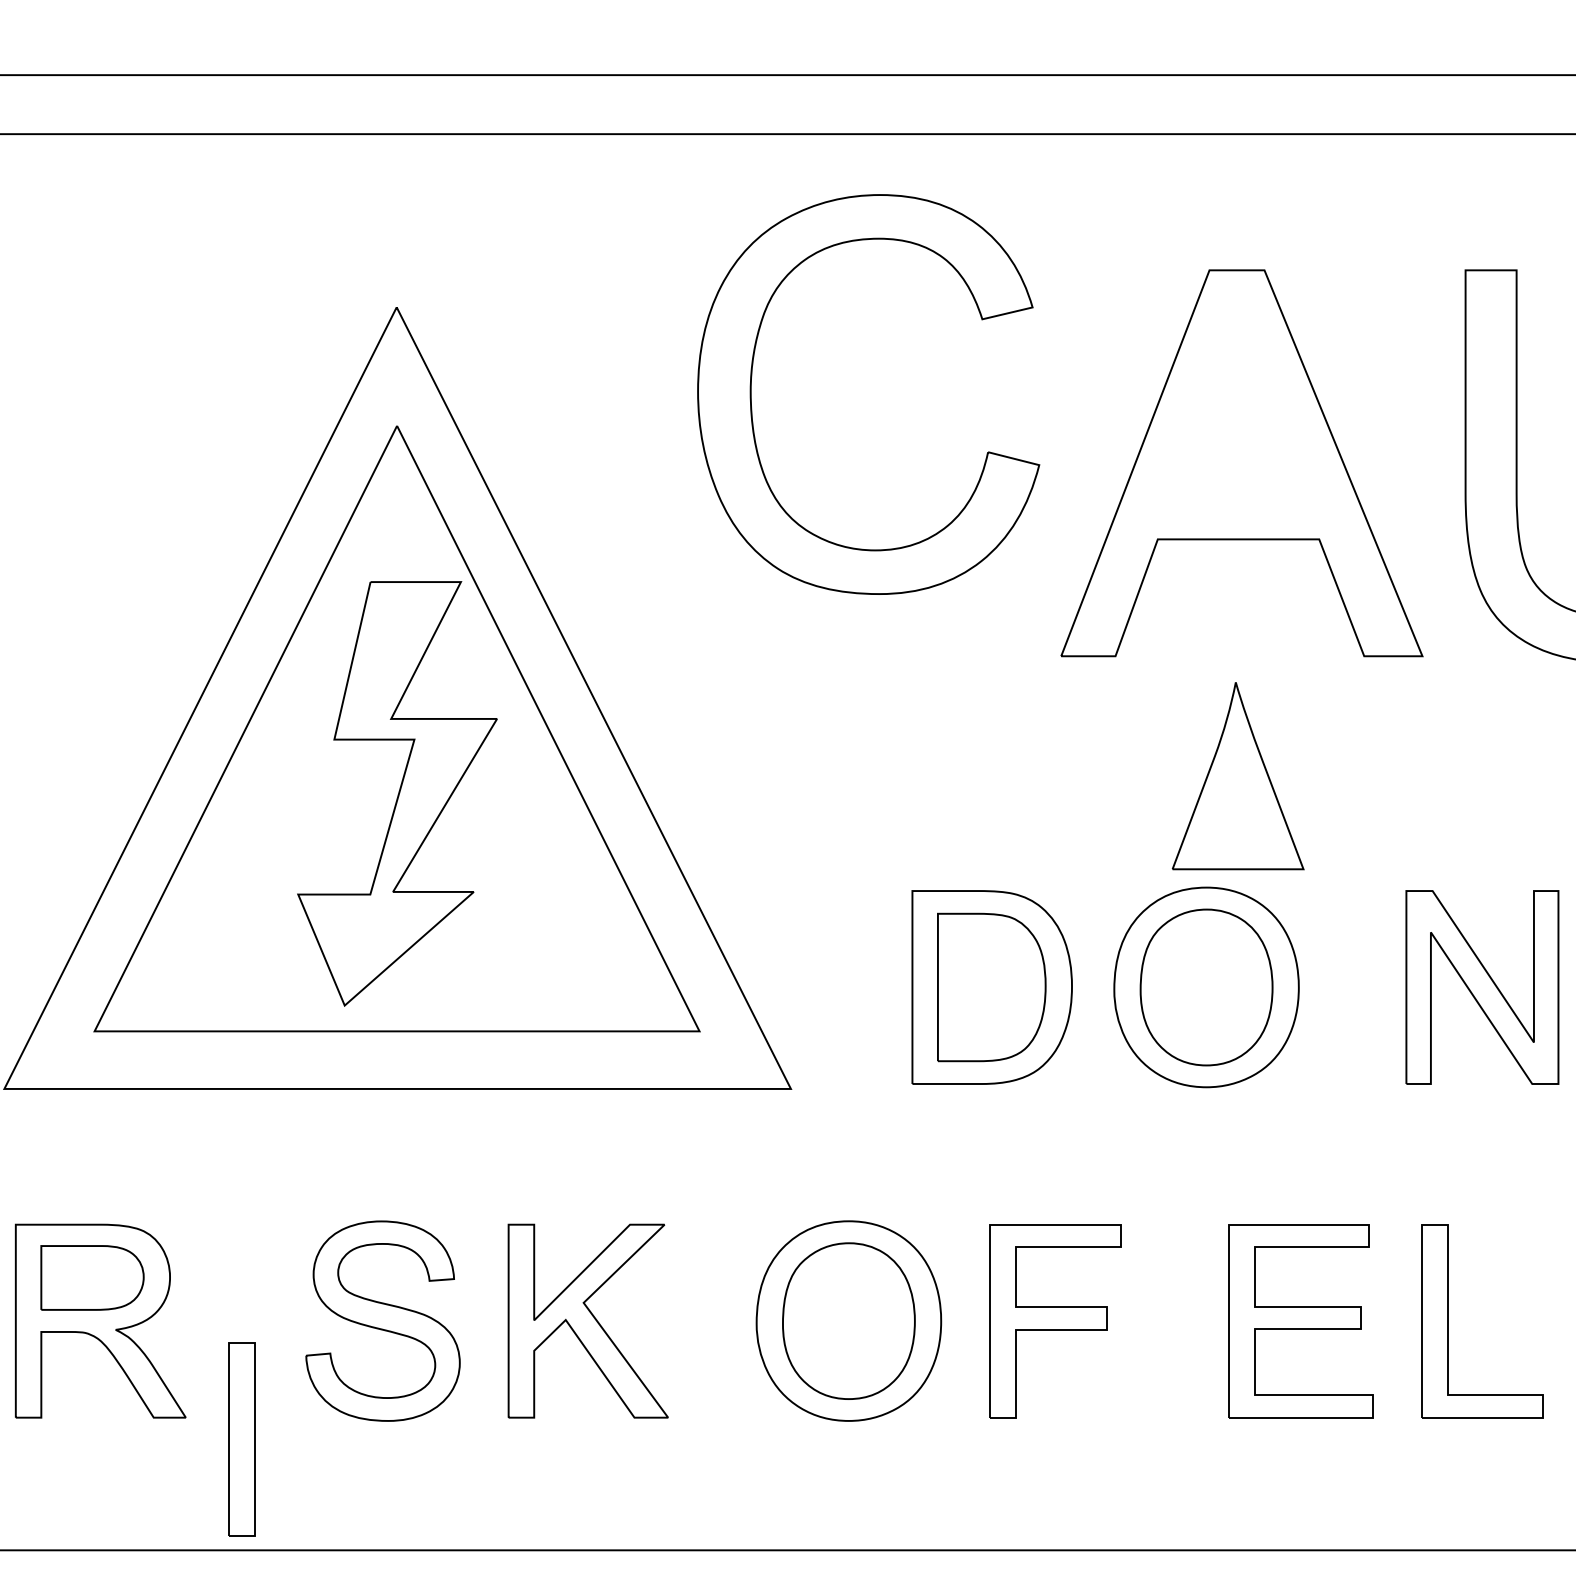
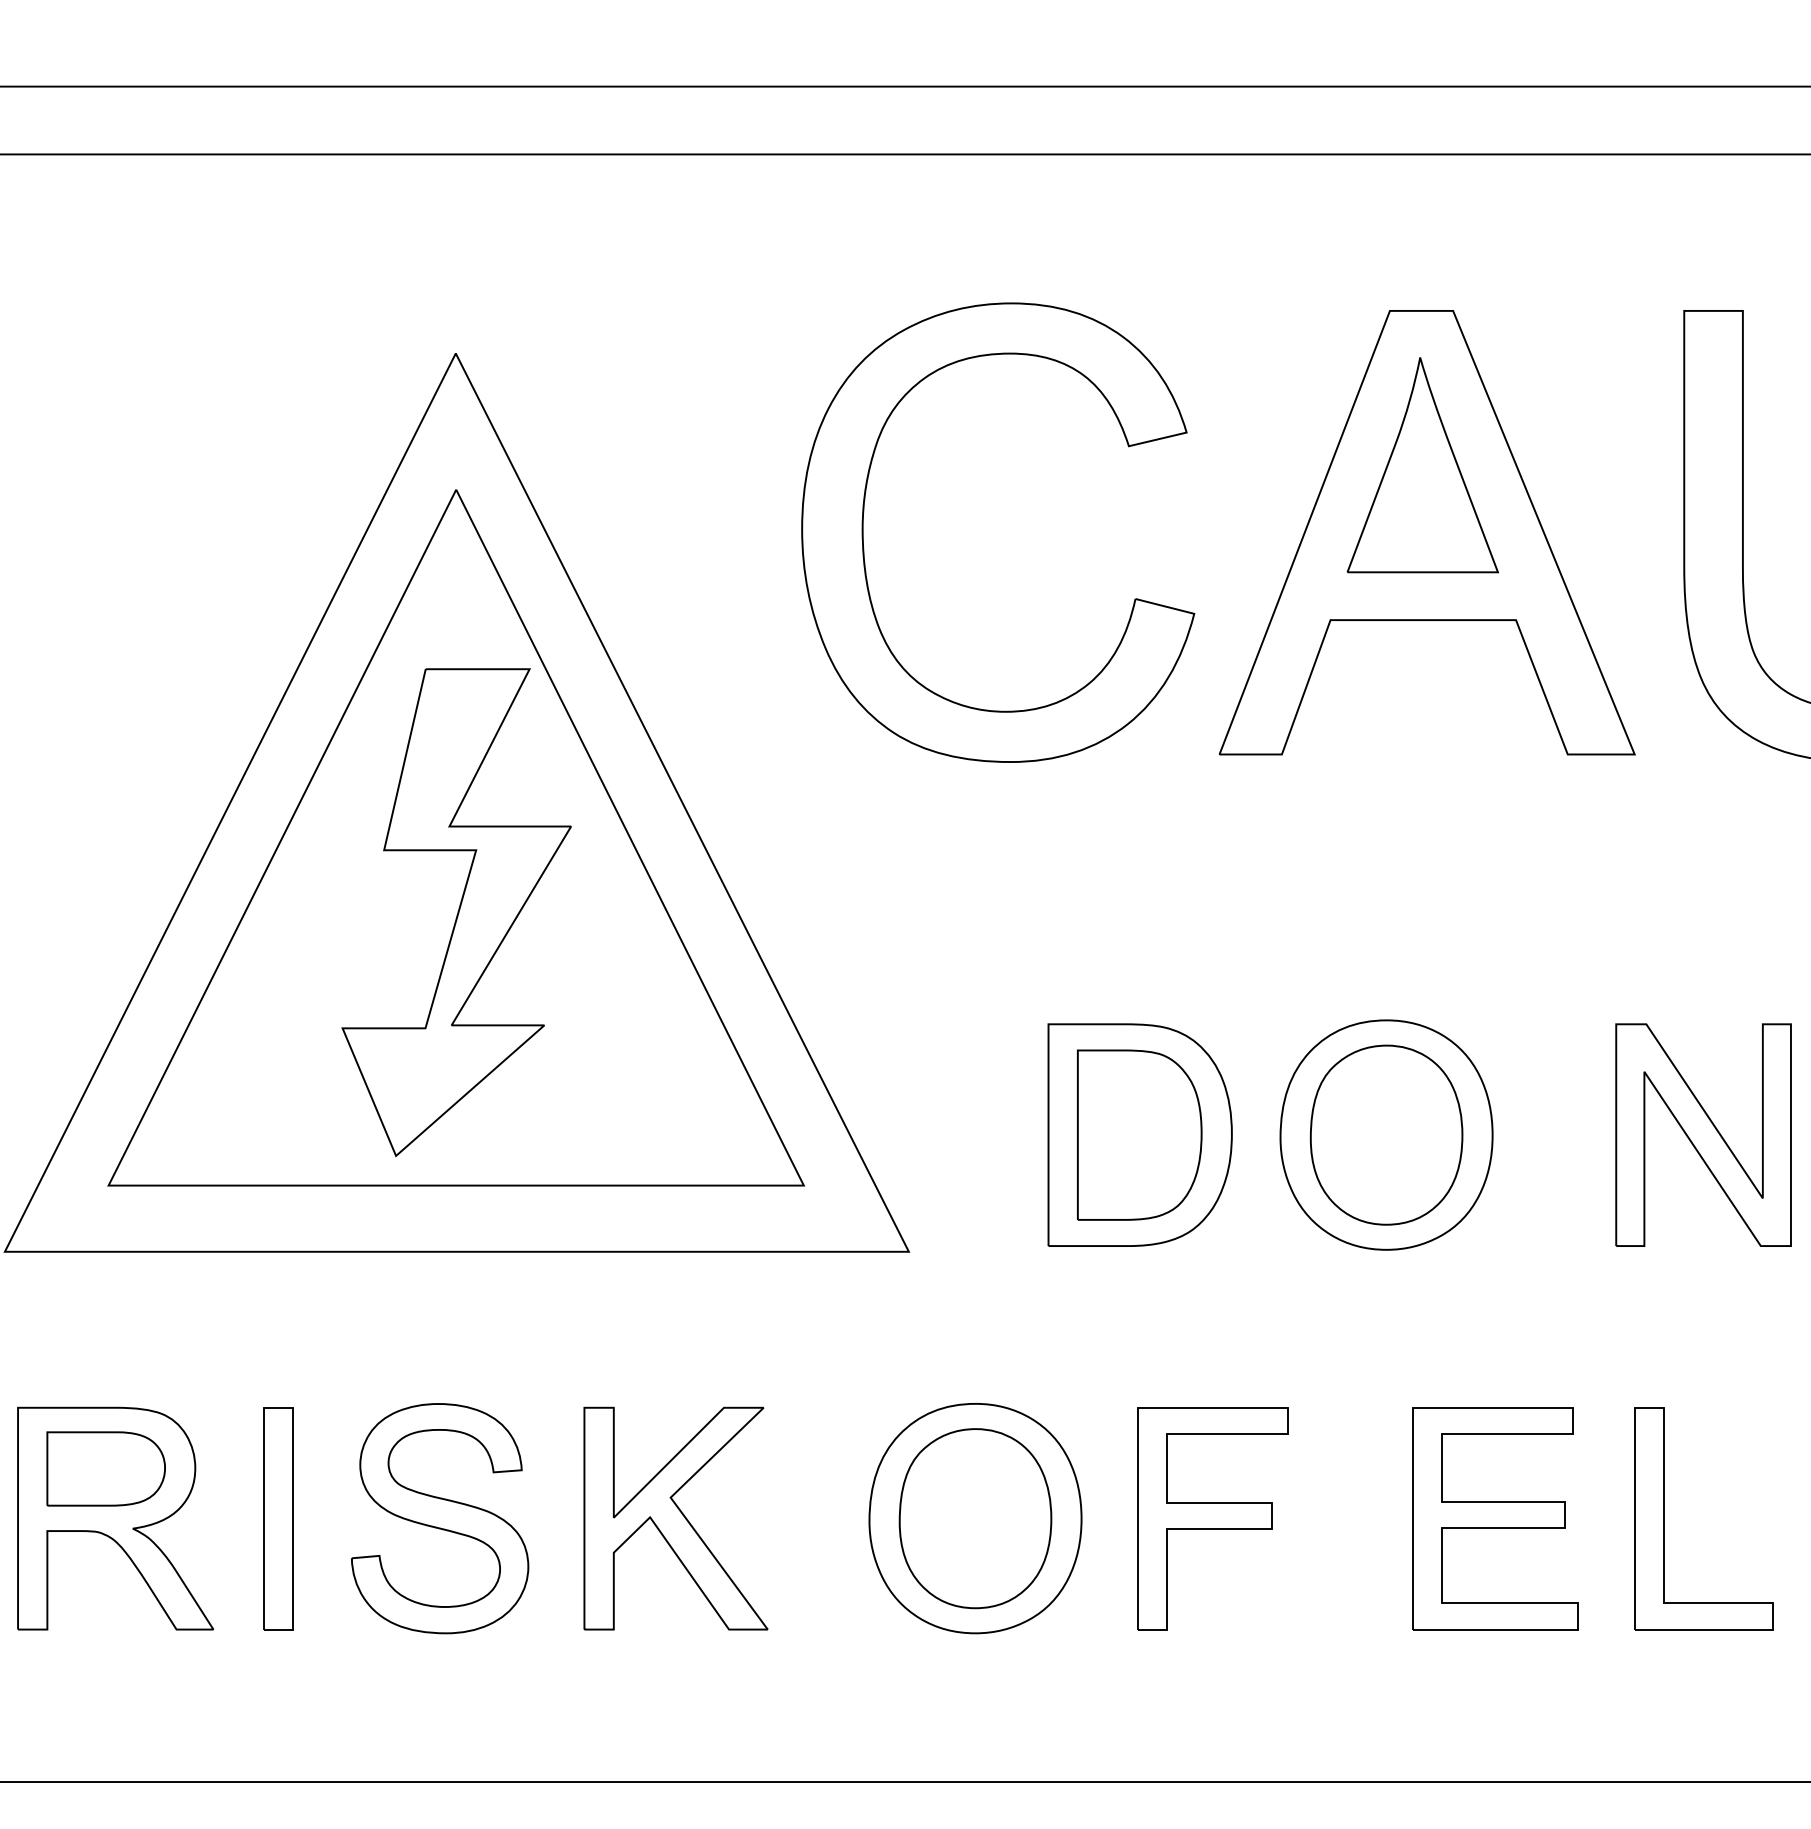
part: (752, 408) -> (864, 548), moved
part: (1237, 776) -> (1422, 465), moved
part: (242, 1439) -> (278, 1518), moved

